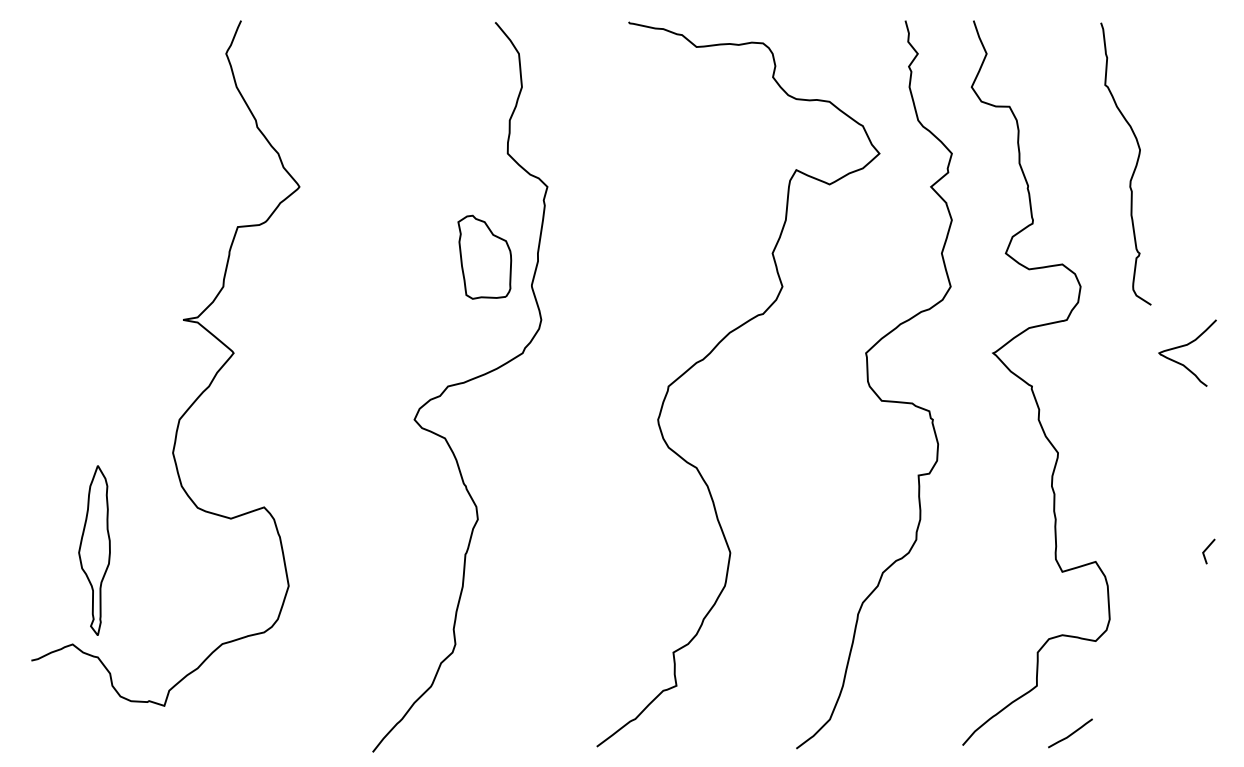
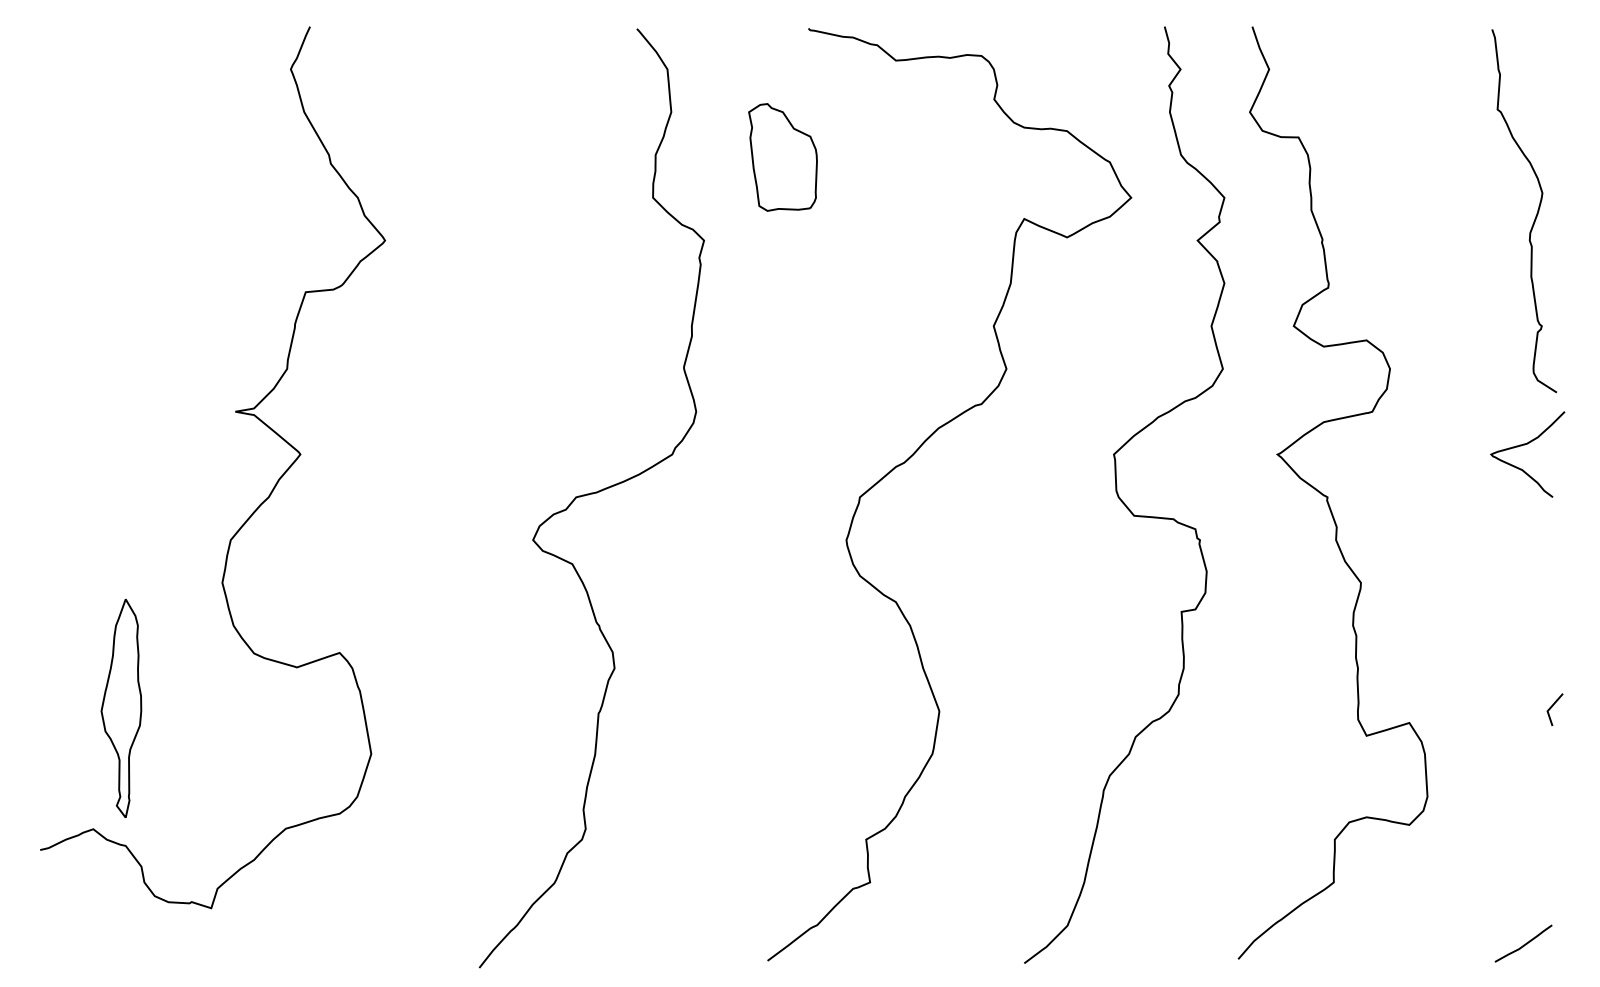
curve: (1134, 167) -> (1535, 215), moved
part: (484, 256) -> (782, 156), moved
curve: (1071, 733) -> (1524, 943), moved

